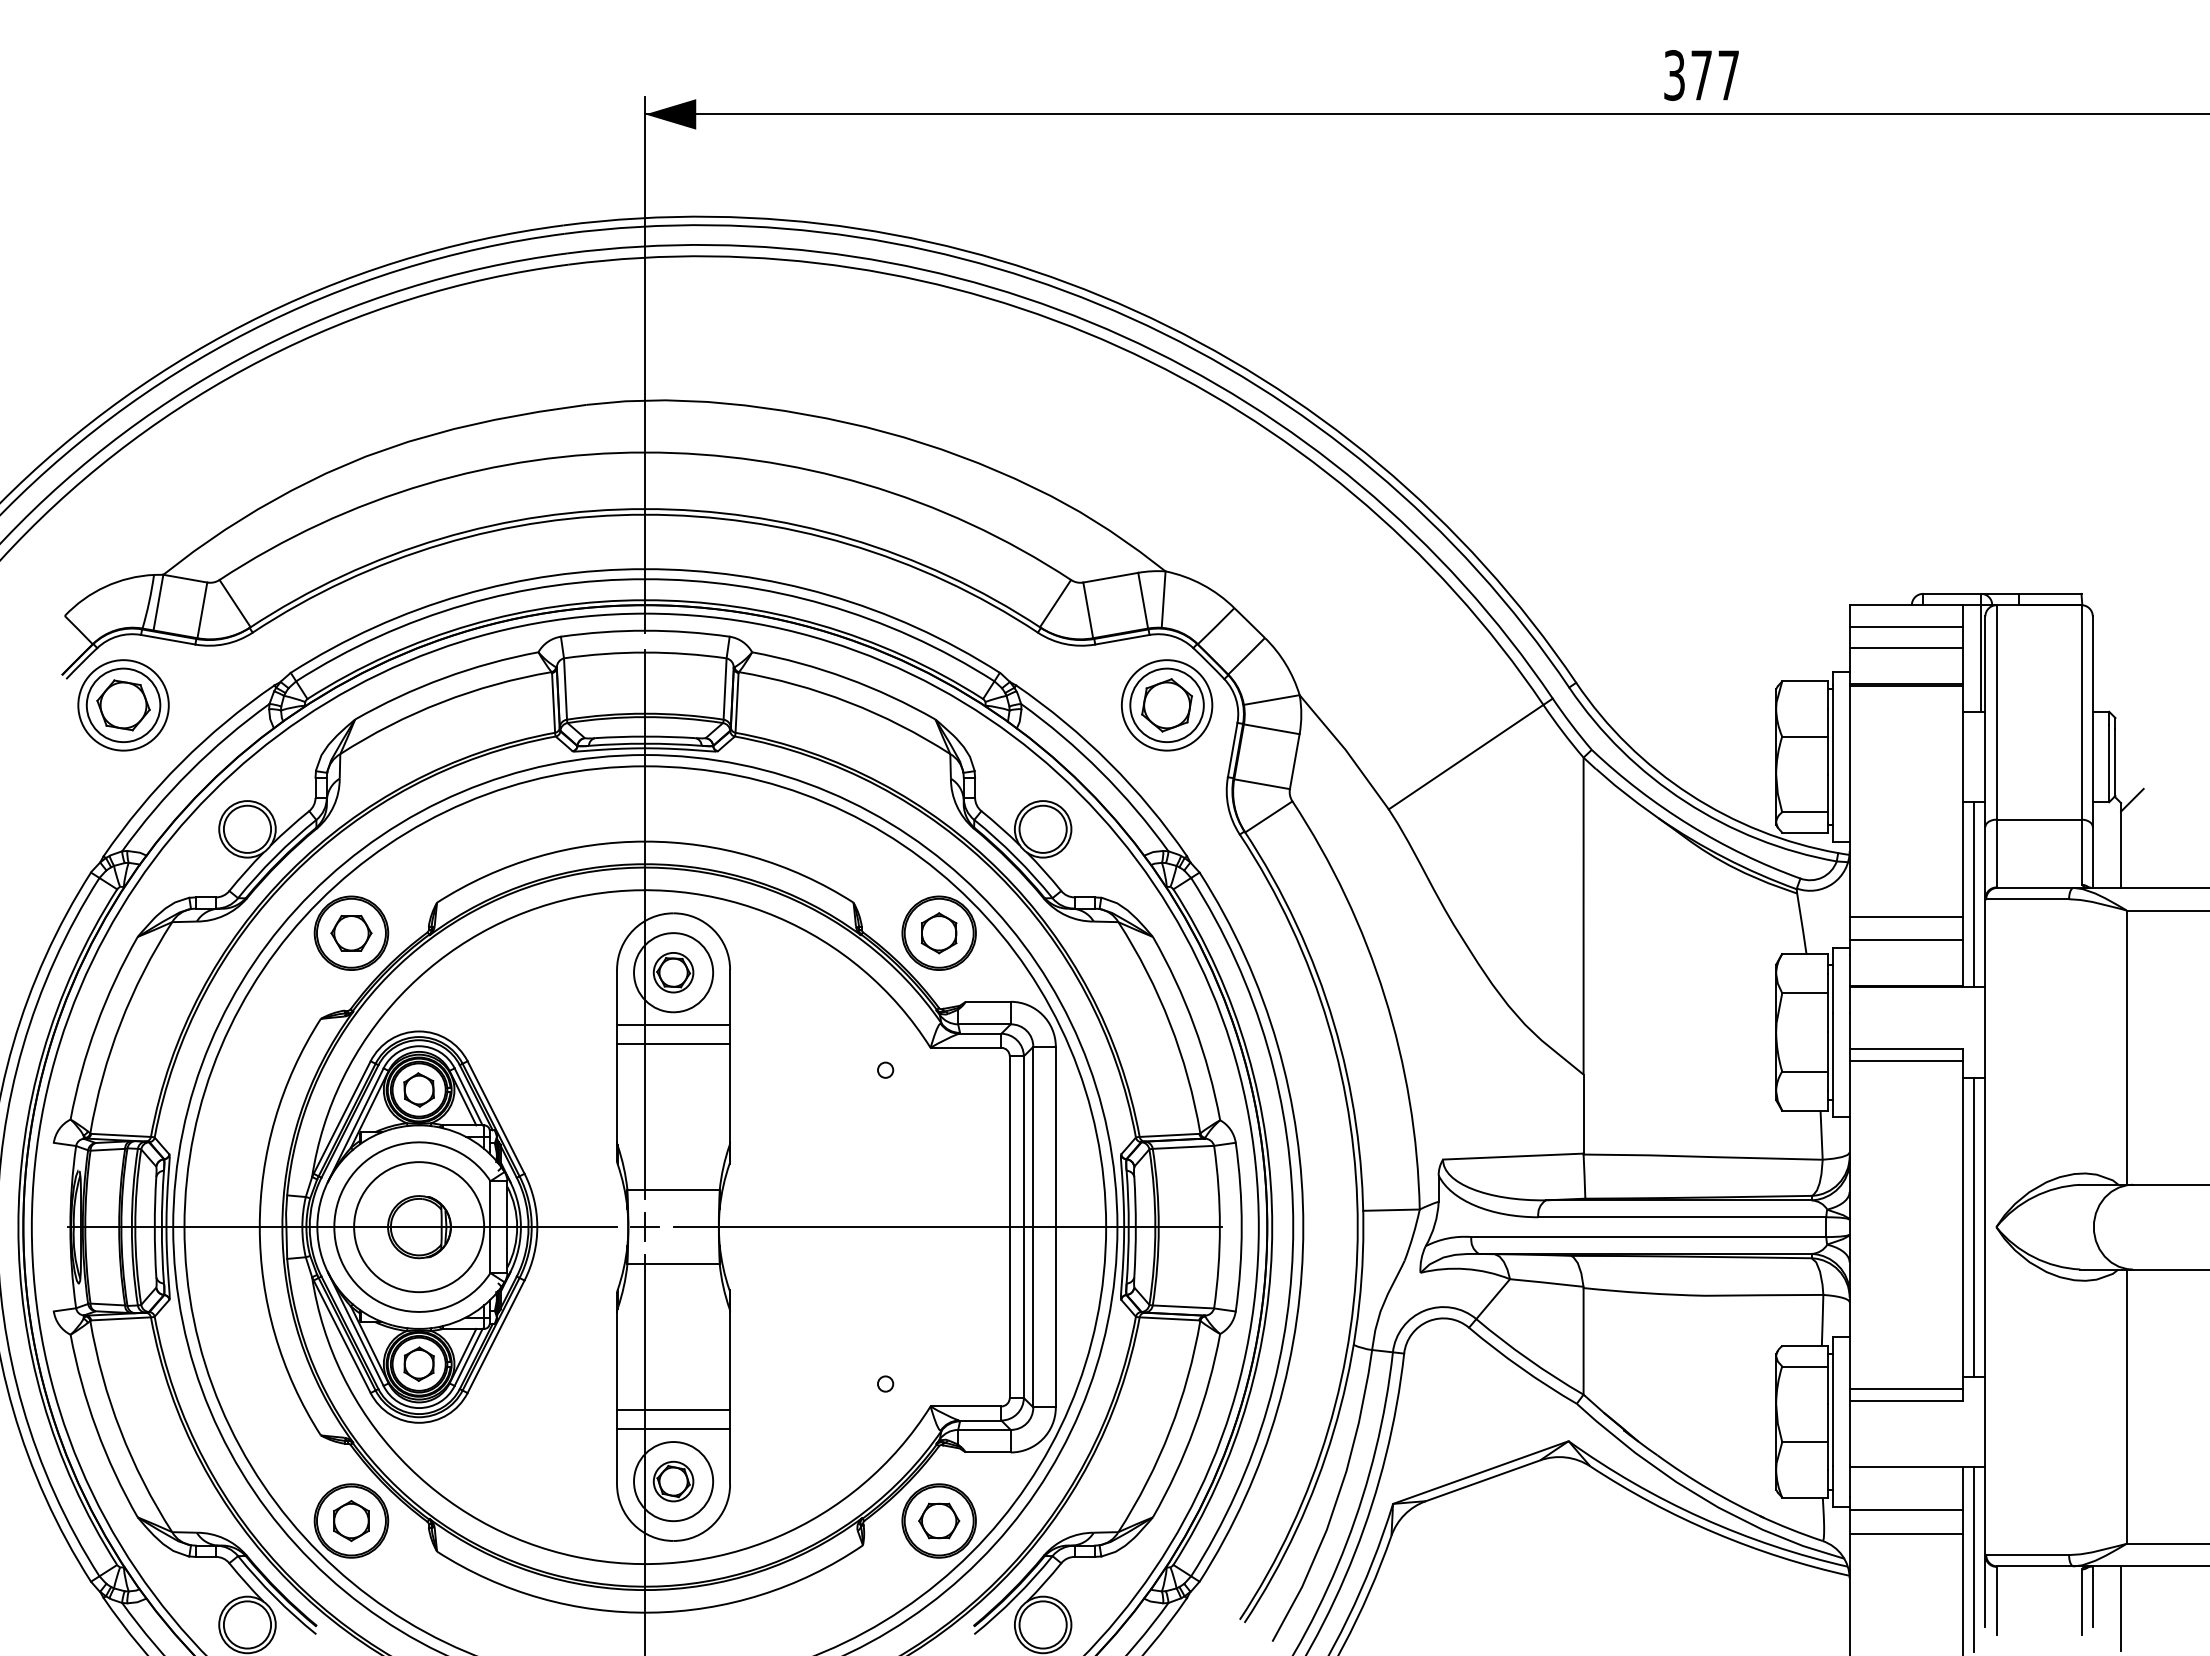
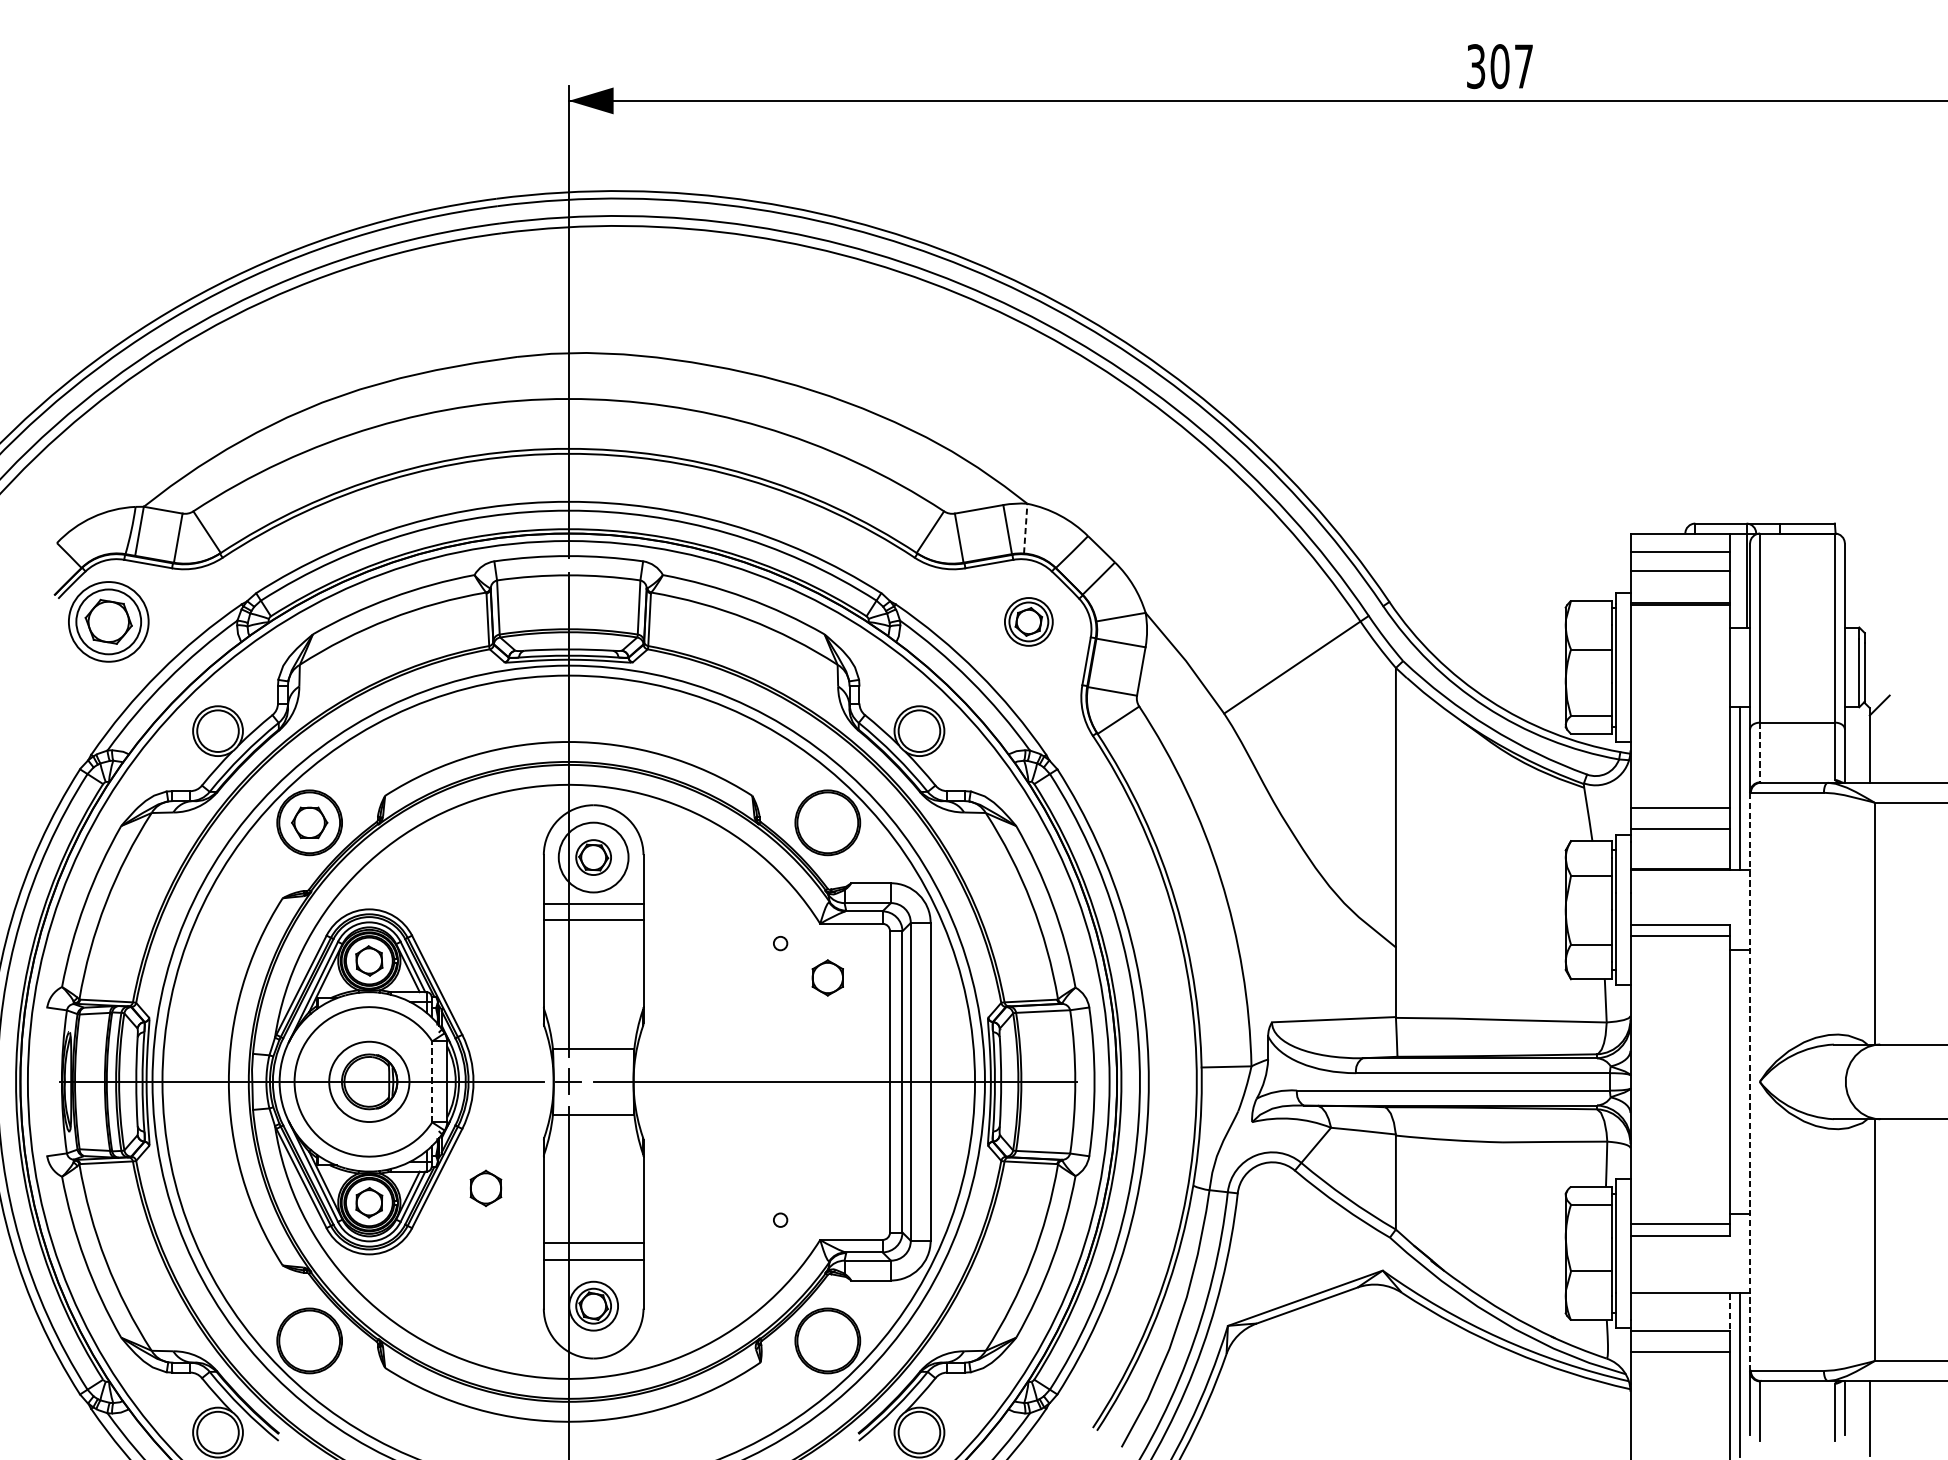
text: (1701, 75) -> (1499, 66), 377 -> 307
line: (1163, 599) -> (1025, 528), solid -> dashed
part: (1167, 705) -> (1029, 622), size x0.6
line: (1996, 853) -> (1759, 752), solid -> dashed
part: (938, 933) -> (827, 978), moved
line: (1974, 1226) -> (1740, 1081), removed
line: (1985, 1226) -> (1750, 1081), solid -> dashed
circle: (419, 1227) -> (369, 1082), size x0.7
line: (490, 1227) -> (432, 1082), solid -> dashed
circle: (673, 1481) -> (593, 1306), size x0.7
line: (1962, 1488) -> (1729, 1312), solid -> dashed
part: (351, 1520) -> (486, 1187), moved
part: (939, 1520) -> (828, 1340), removed

